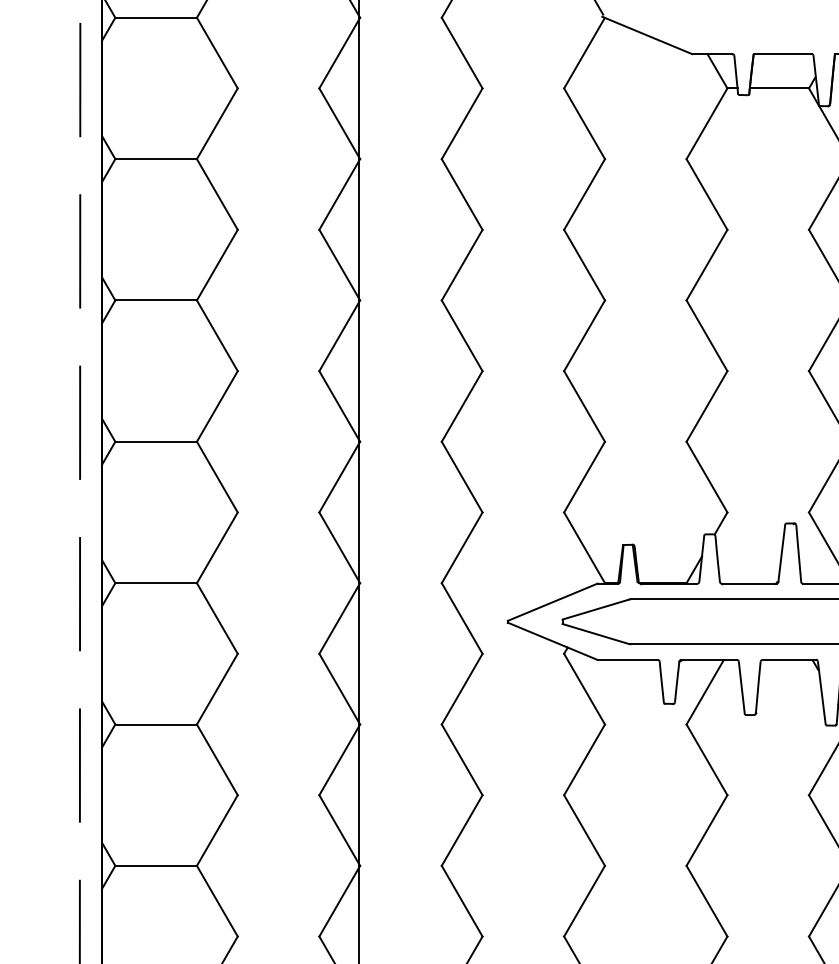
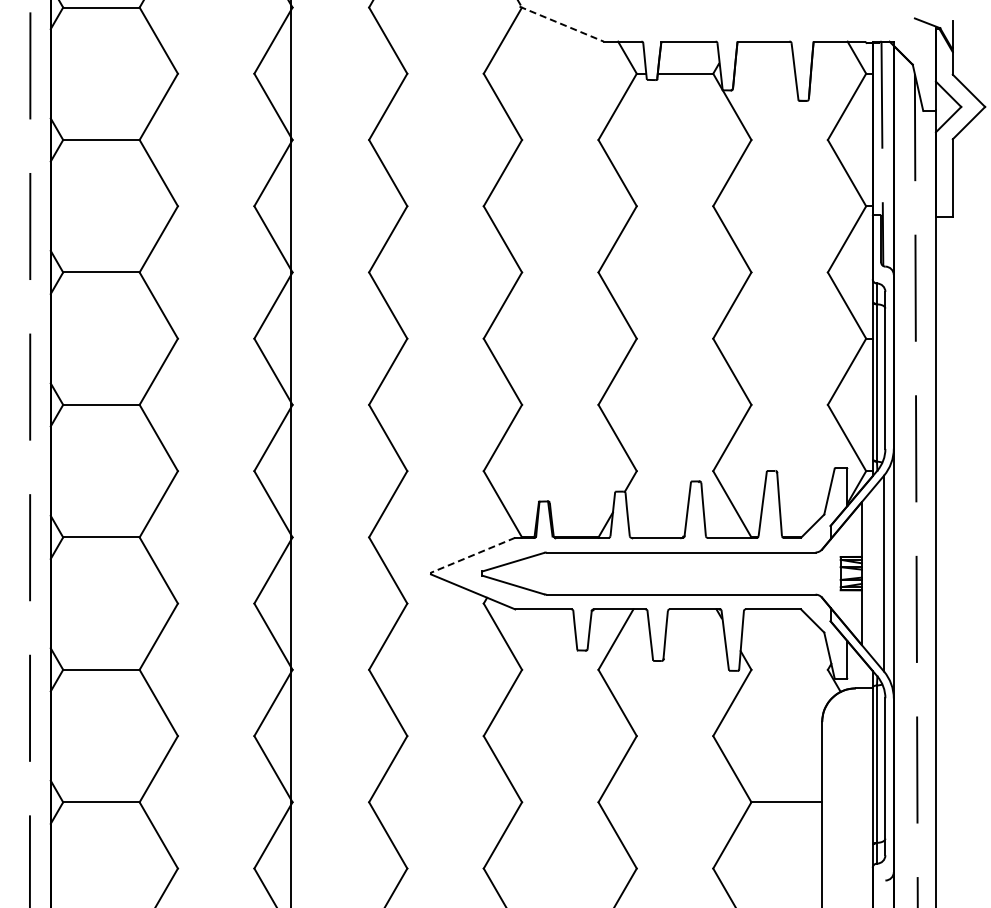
line: (647, 35) -> (561, 24), solid -> dashed
line: (553, 602) -> (473, 555), solid -> dashed

